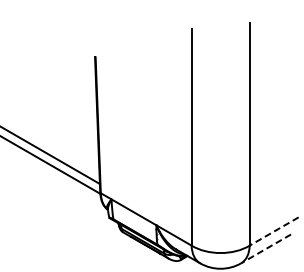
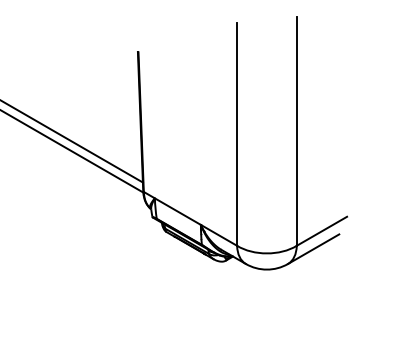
line: (273, 231) -> (321, 231), dashed -> solid
line: (265, 249) -> (313, 249), dashed -> solid

